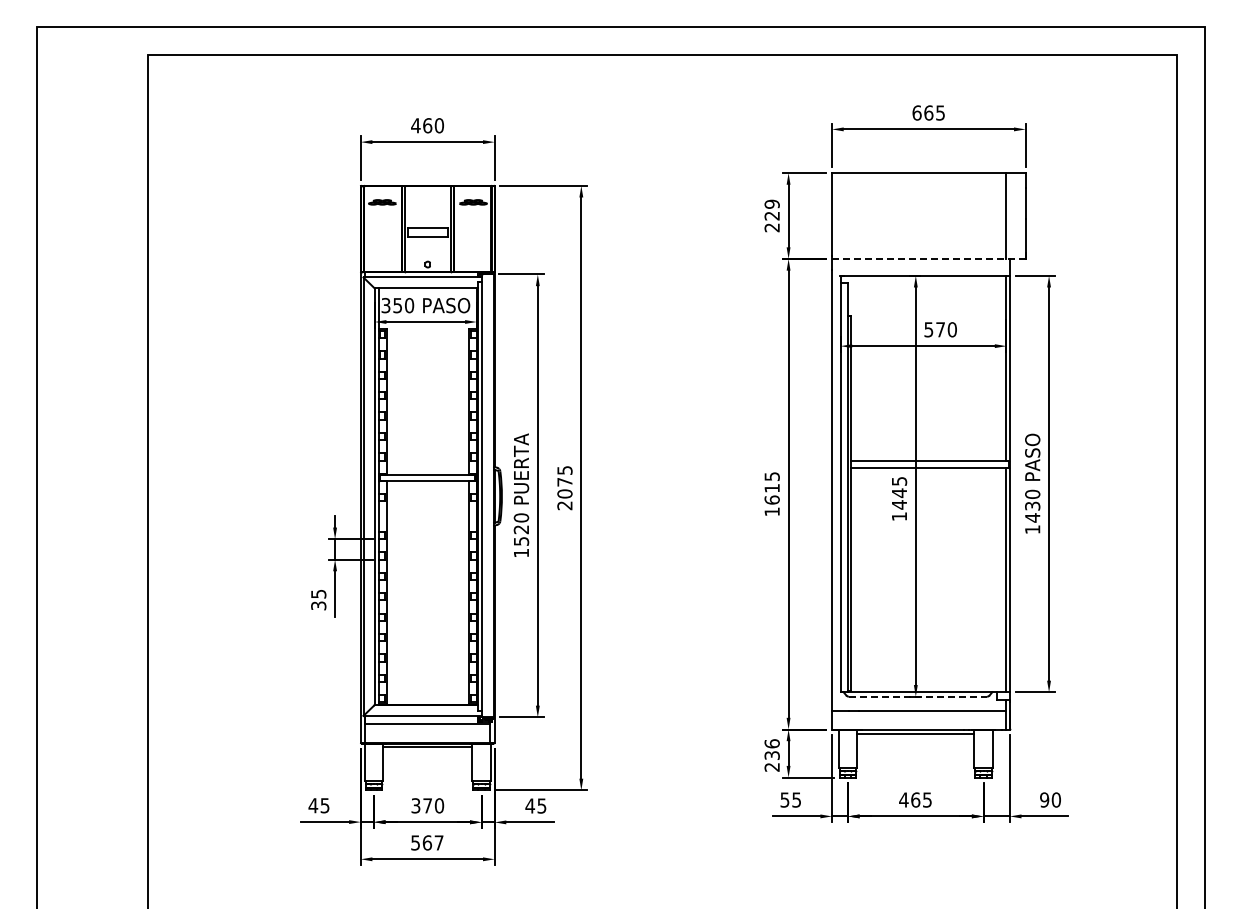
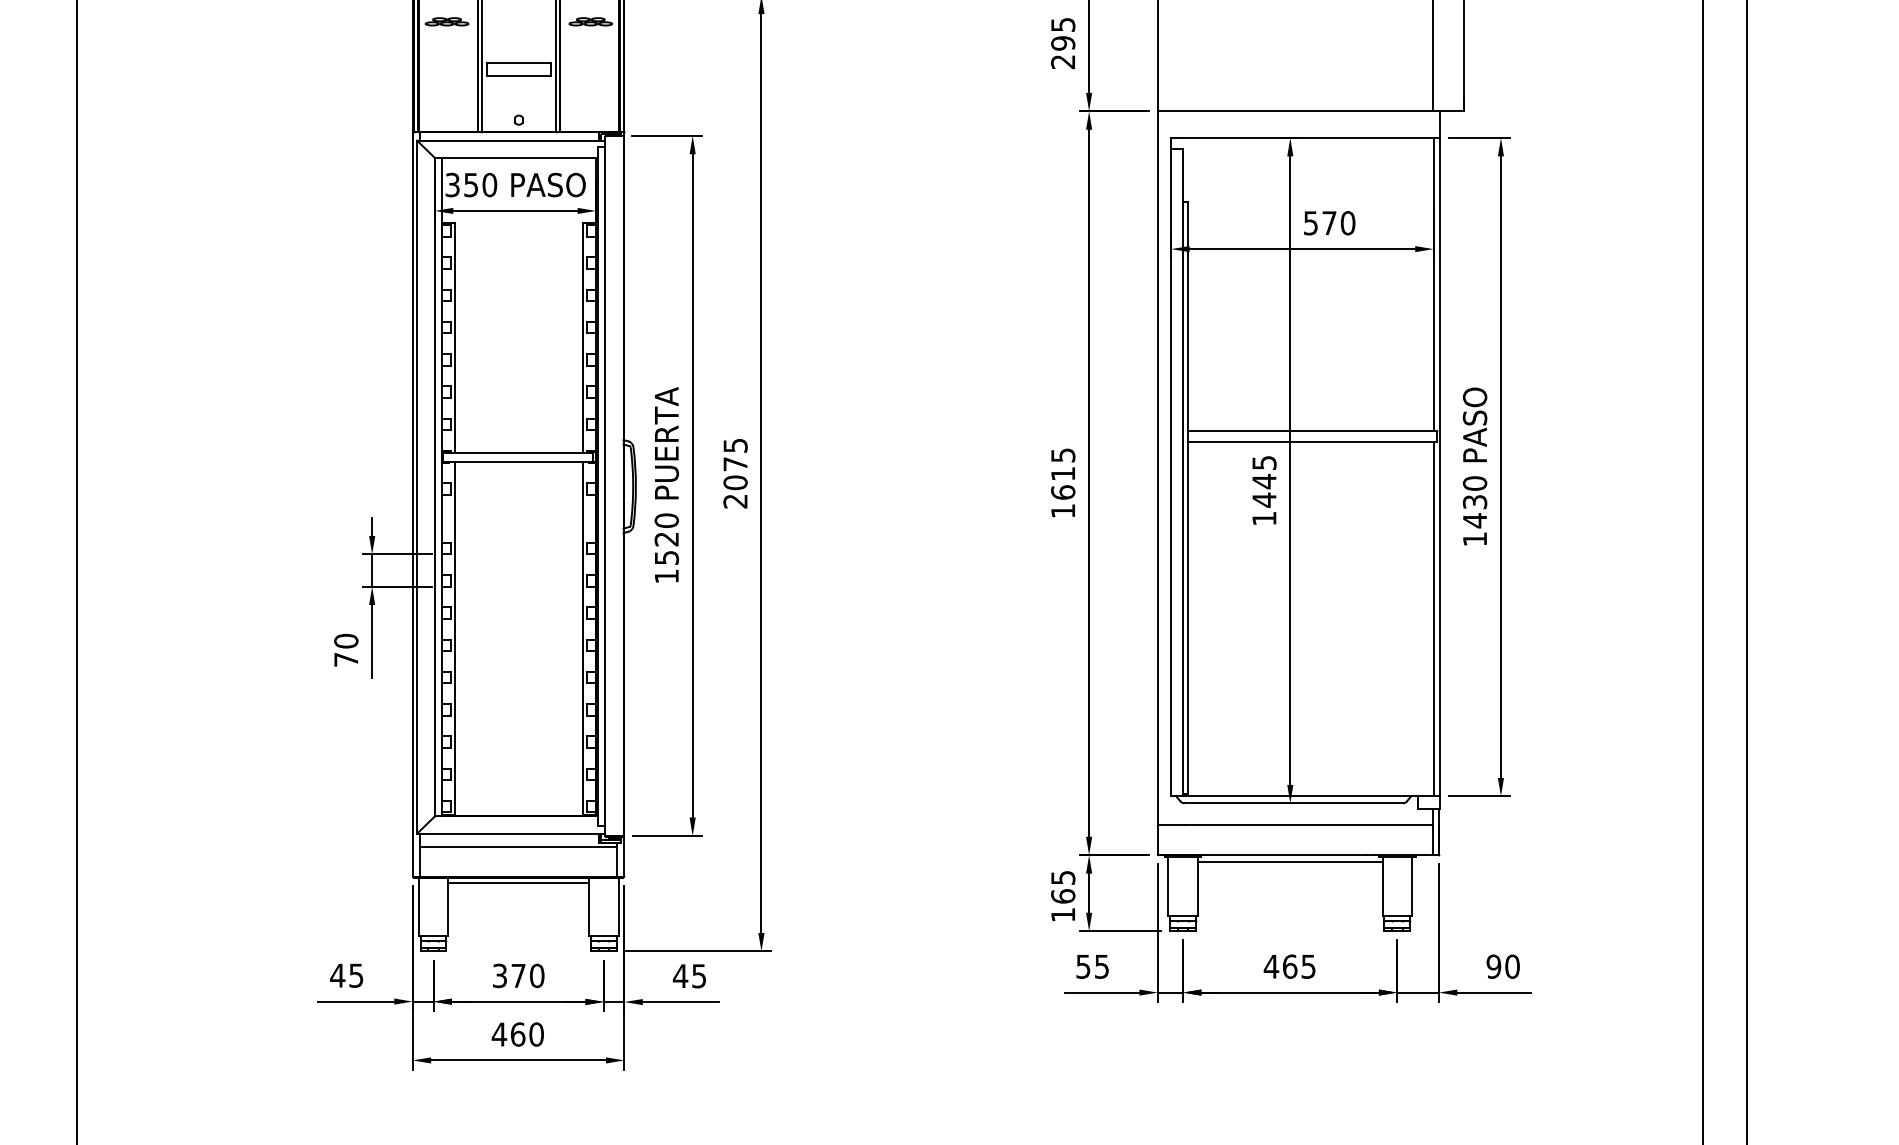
text: (771, 209) -> (1062, 33), 229 -> 295
line: (928, 258) -> (1310, 110), dashed -> solid
text: (318, 599) -> (345, 649), 35 -> 70
line: (918, 696) -> (1294, 803), dashed -> solid
text: (771, 755) -> (1062, 896), 236 -> 165
text: (426, 842) -> (516, 1033), 567 -> 460

